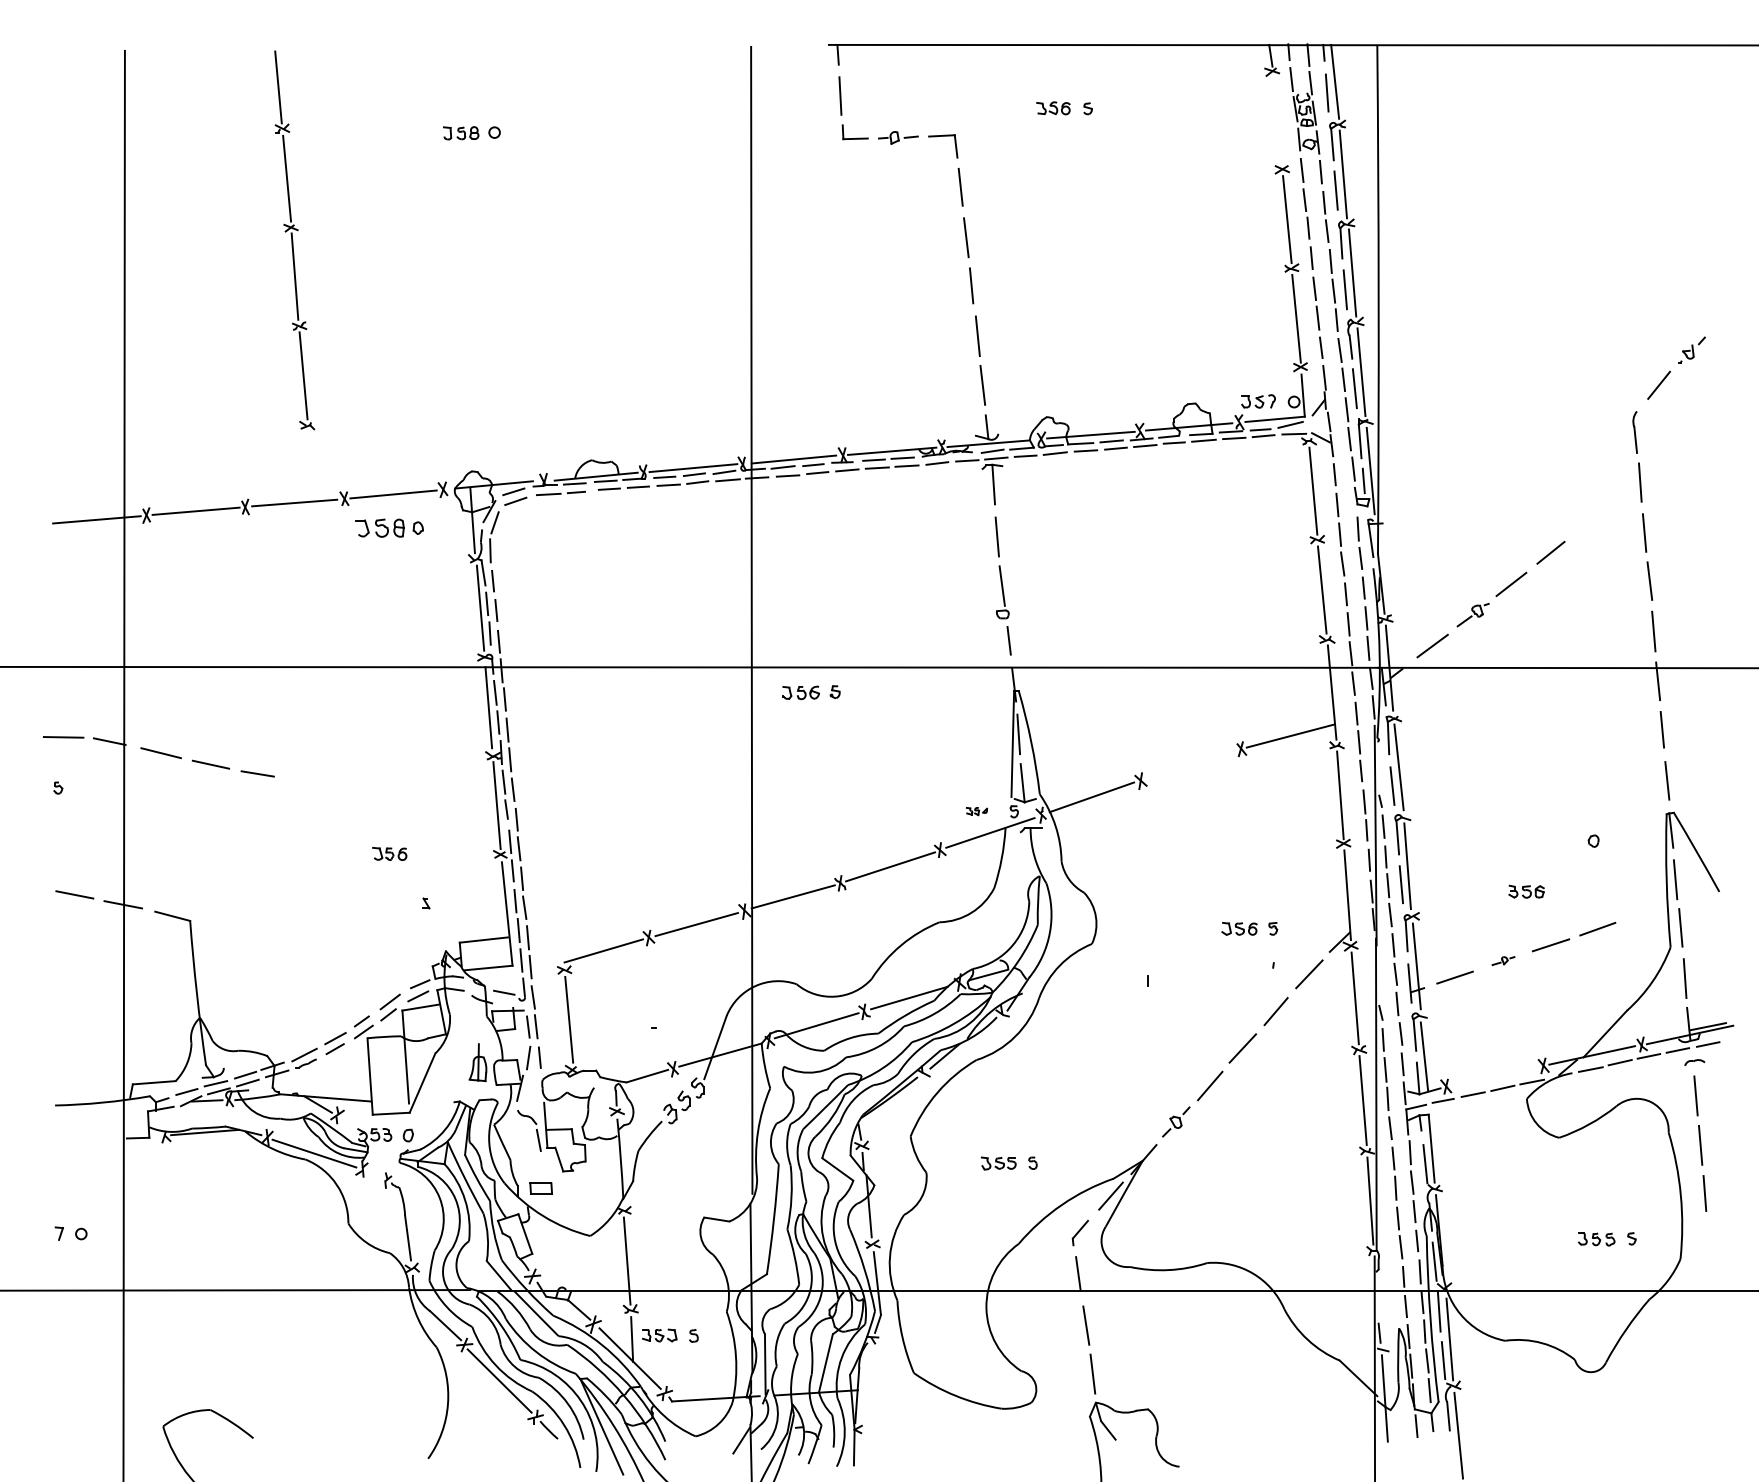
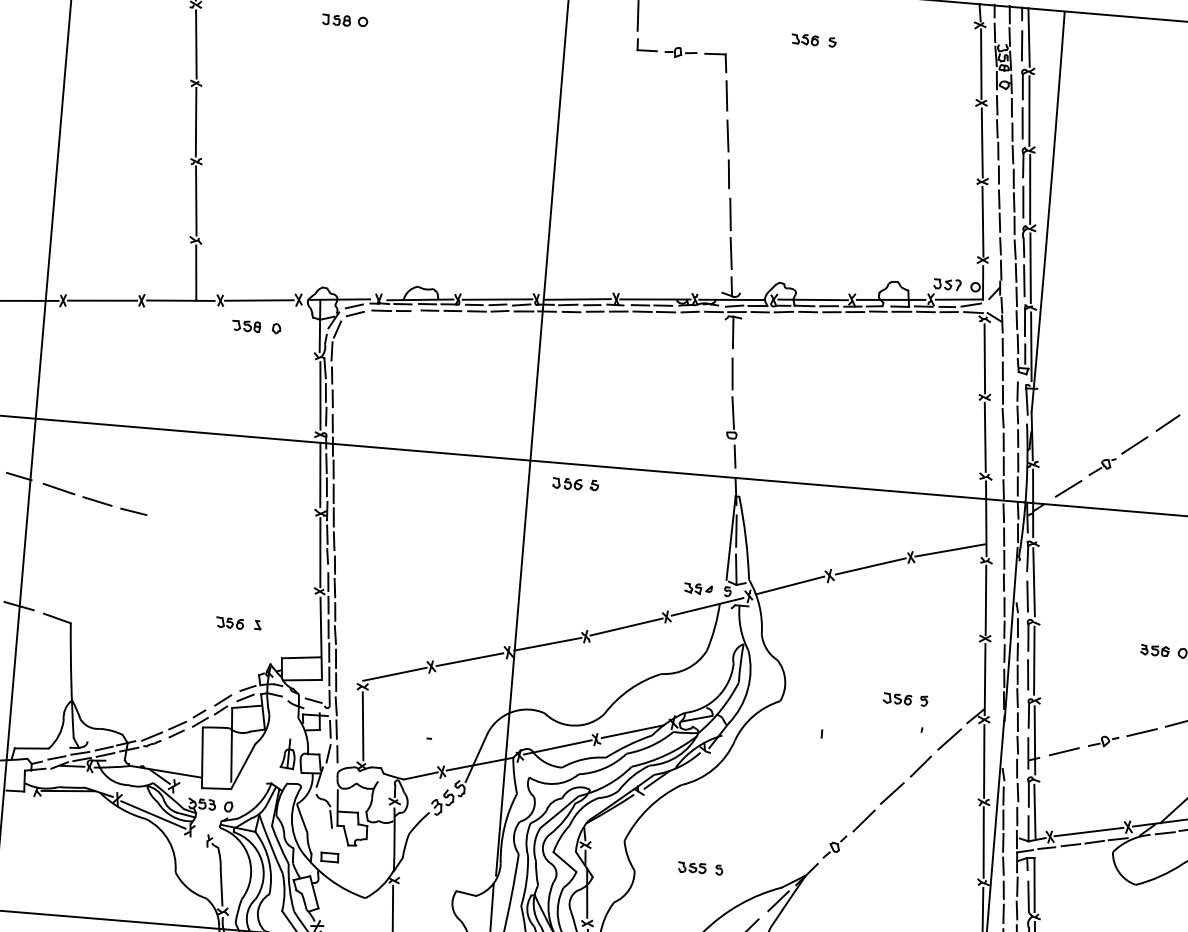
line: (1277, 120) -> (981, 64), added
line: (311, 466) -> (196, 273), added
part: (380, 528) -> (246, 326), size x0.71
line: (1191, 764) -> (870, 566), added
part: (976, 811) -> (698, 589), size x1.67
part: (389, 853) -> (229, 622), moved
part: (1526, 891) -> (1154, 650), moved
part: (1503, 960) -> (1103, 741), size x1.67
line: (1494, 1076) -> (1088, 832), added

